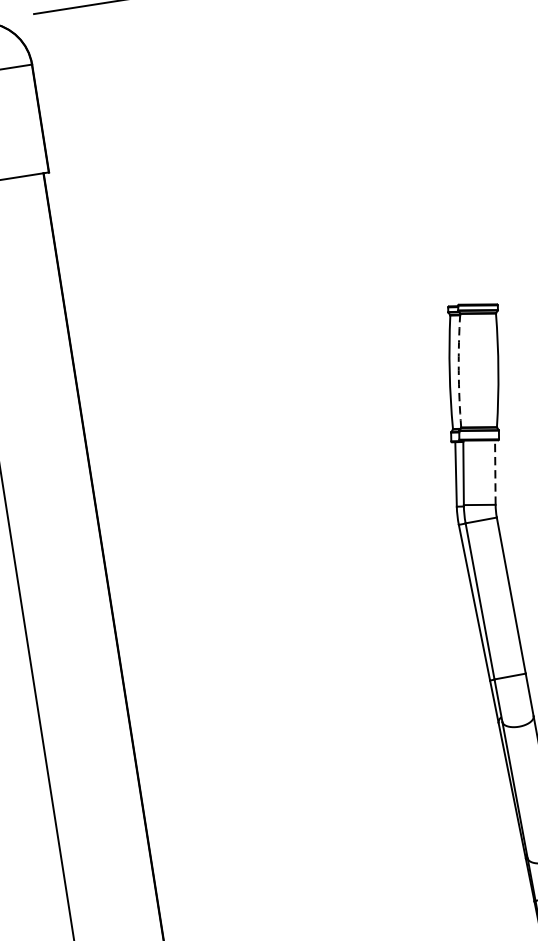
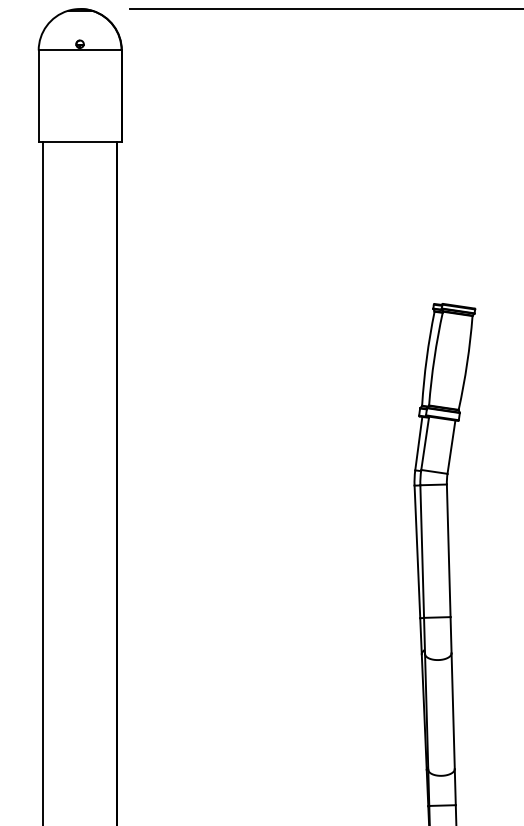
arc: (458, 370) -> (434, 358), dashed -> solid
line: (495, 472) -> (451, 447), dashed -> solid

